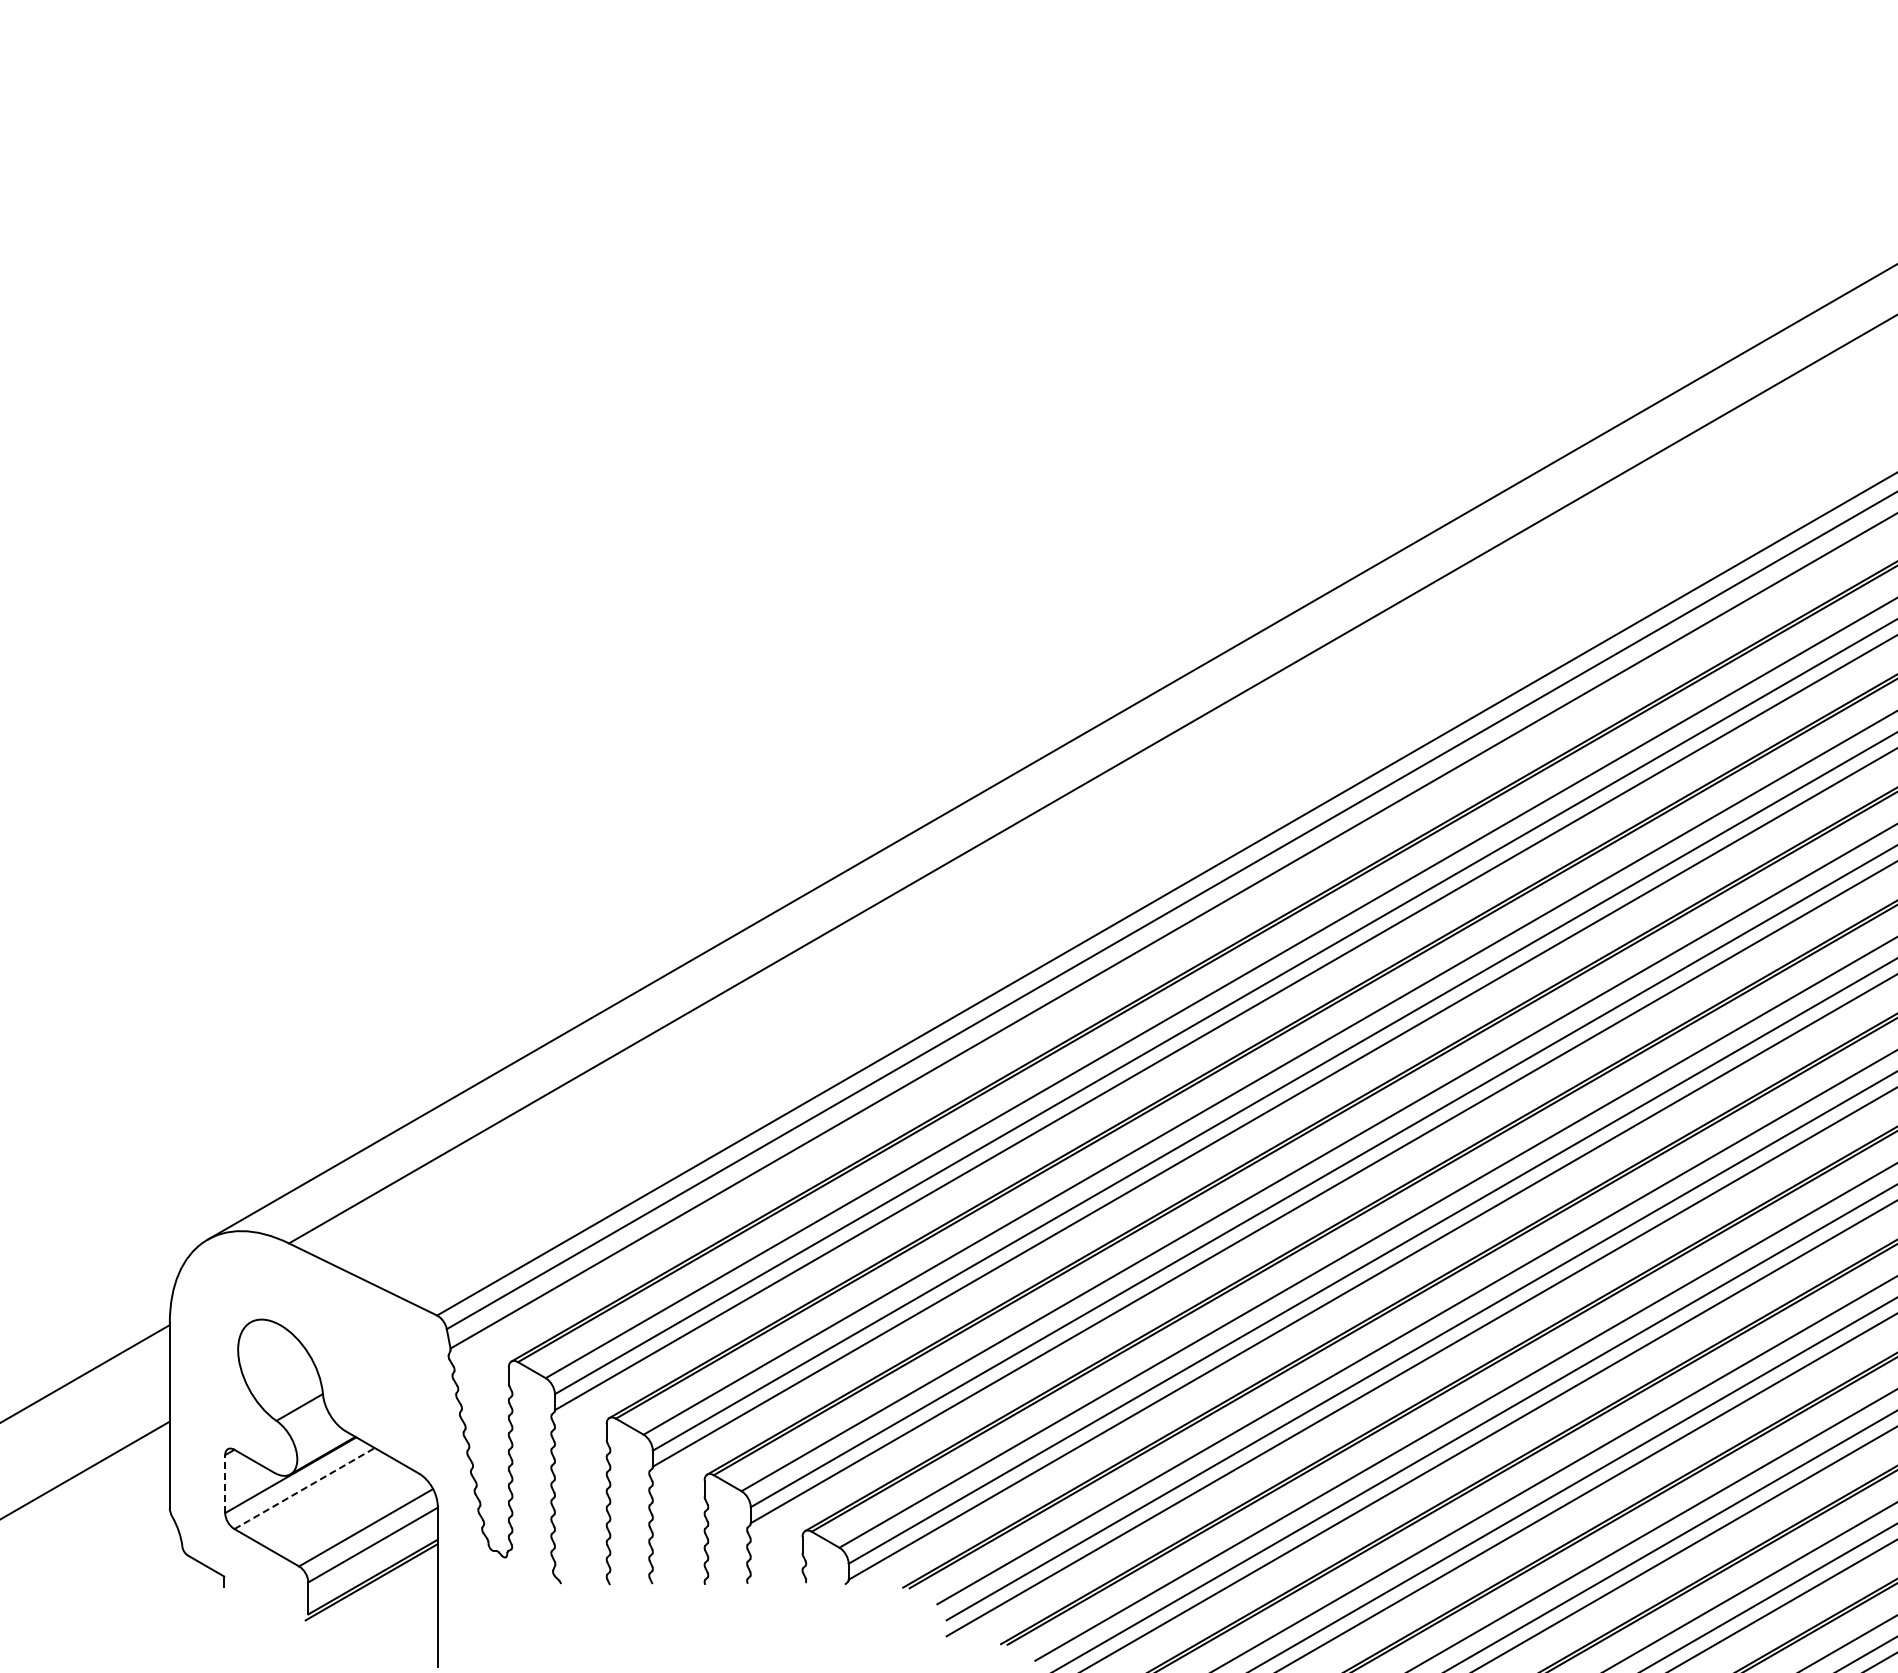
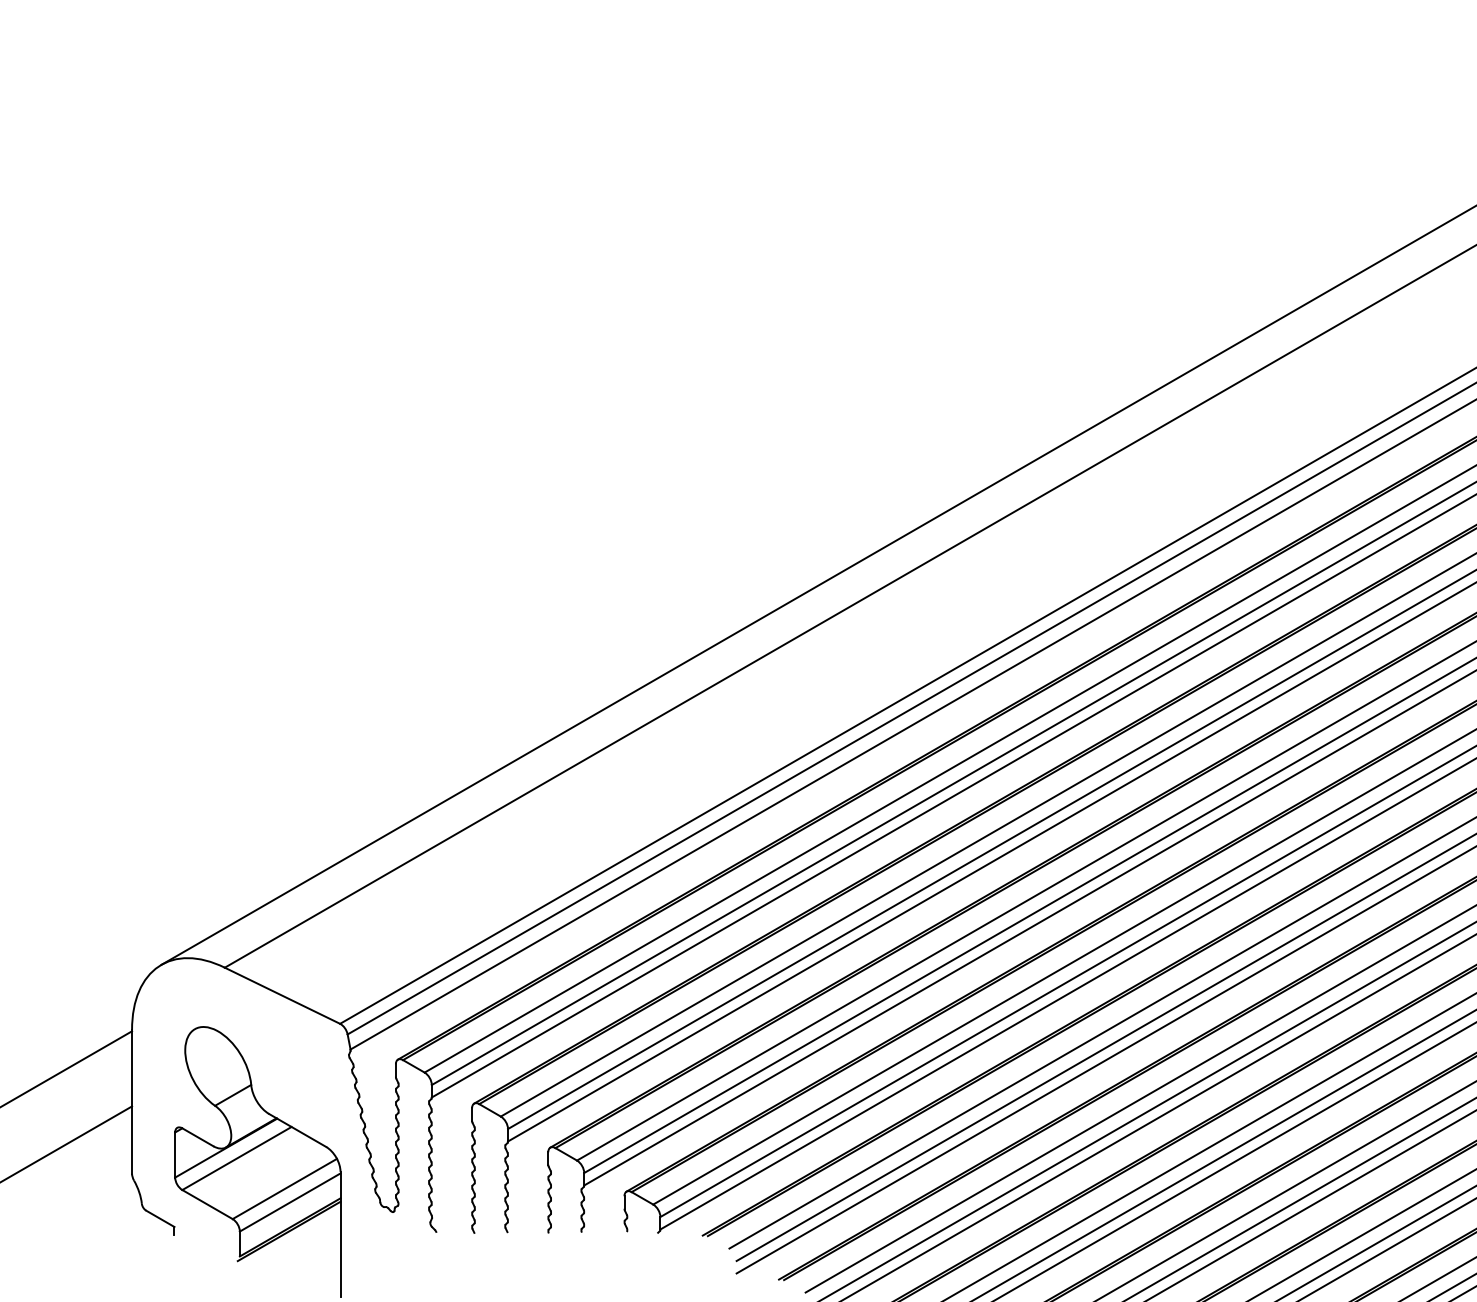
line: (225, 1484) -> (175, 1155), dashed -> solid
line: (305, 1488) -> (237, 1158), dashed -> solid

